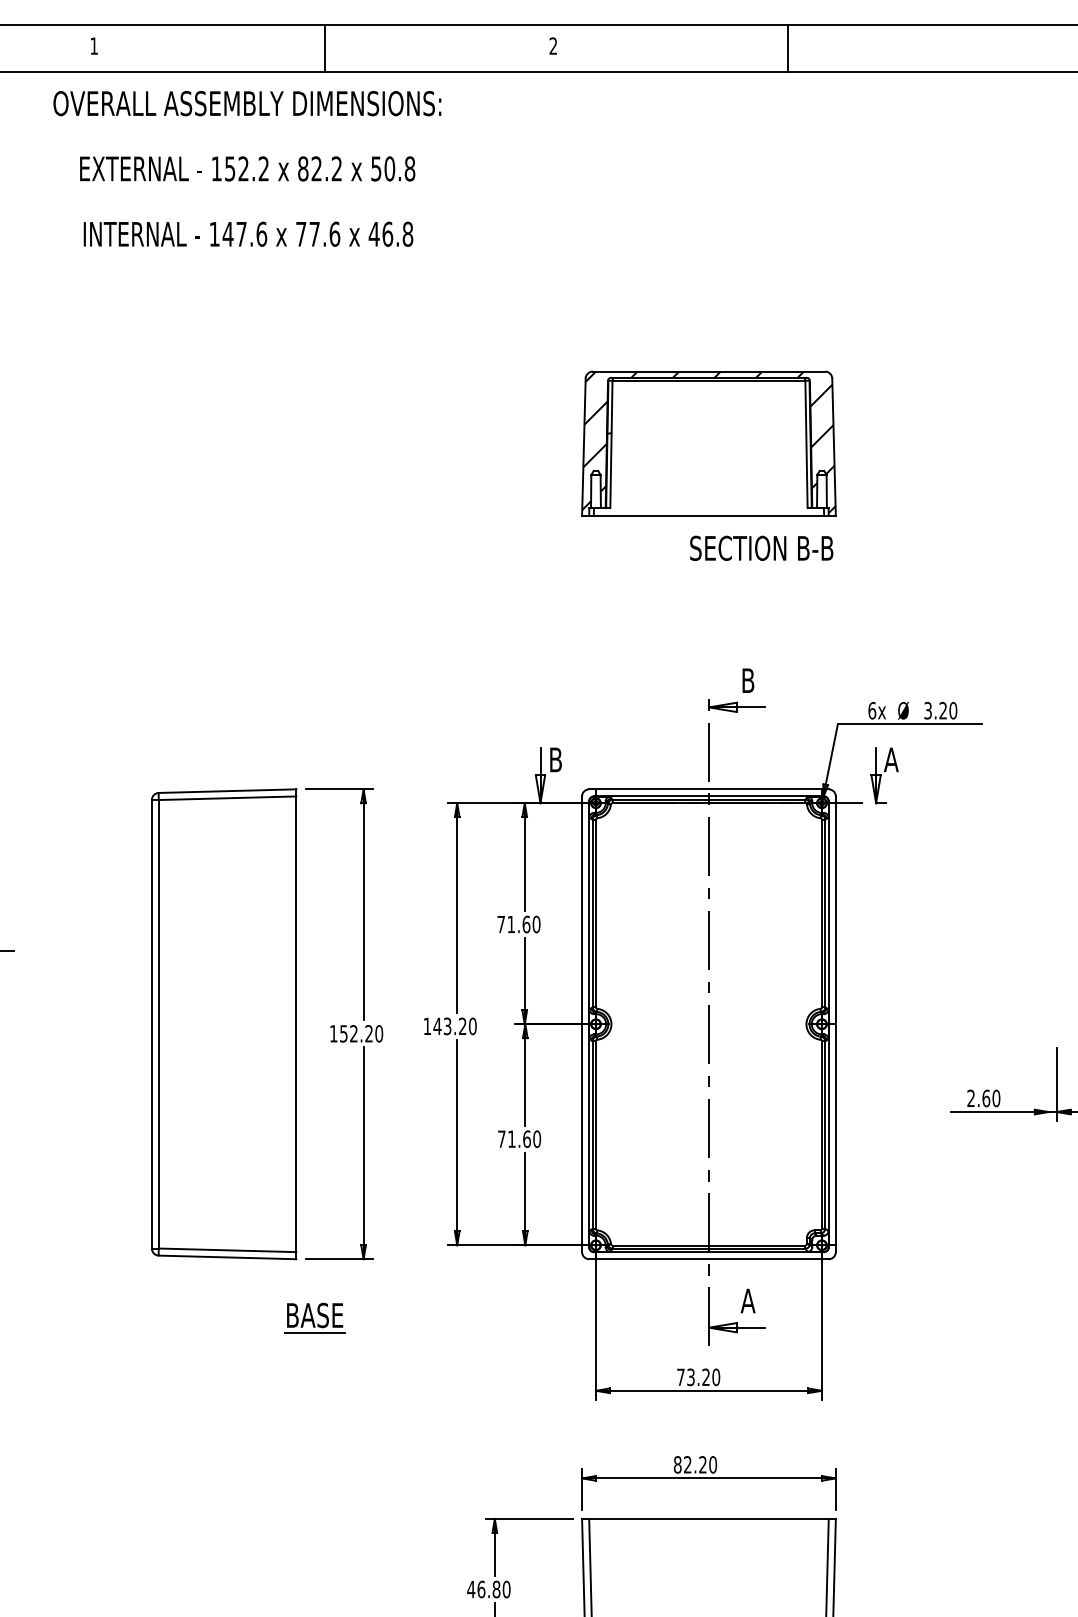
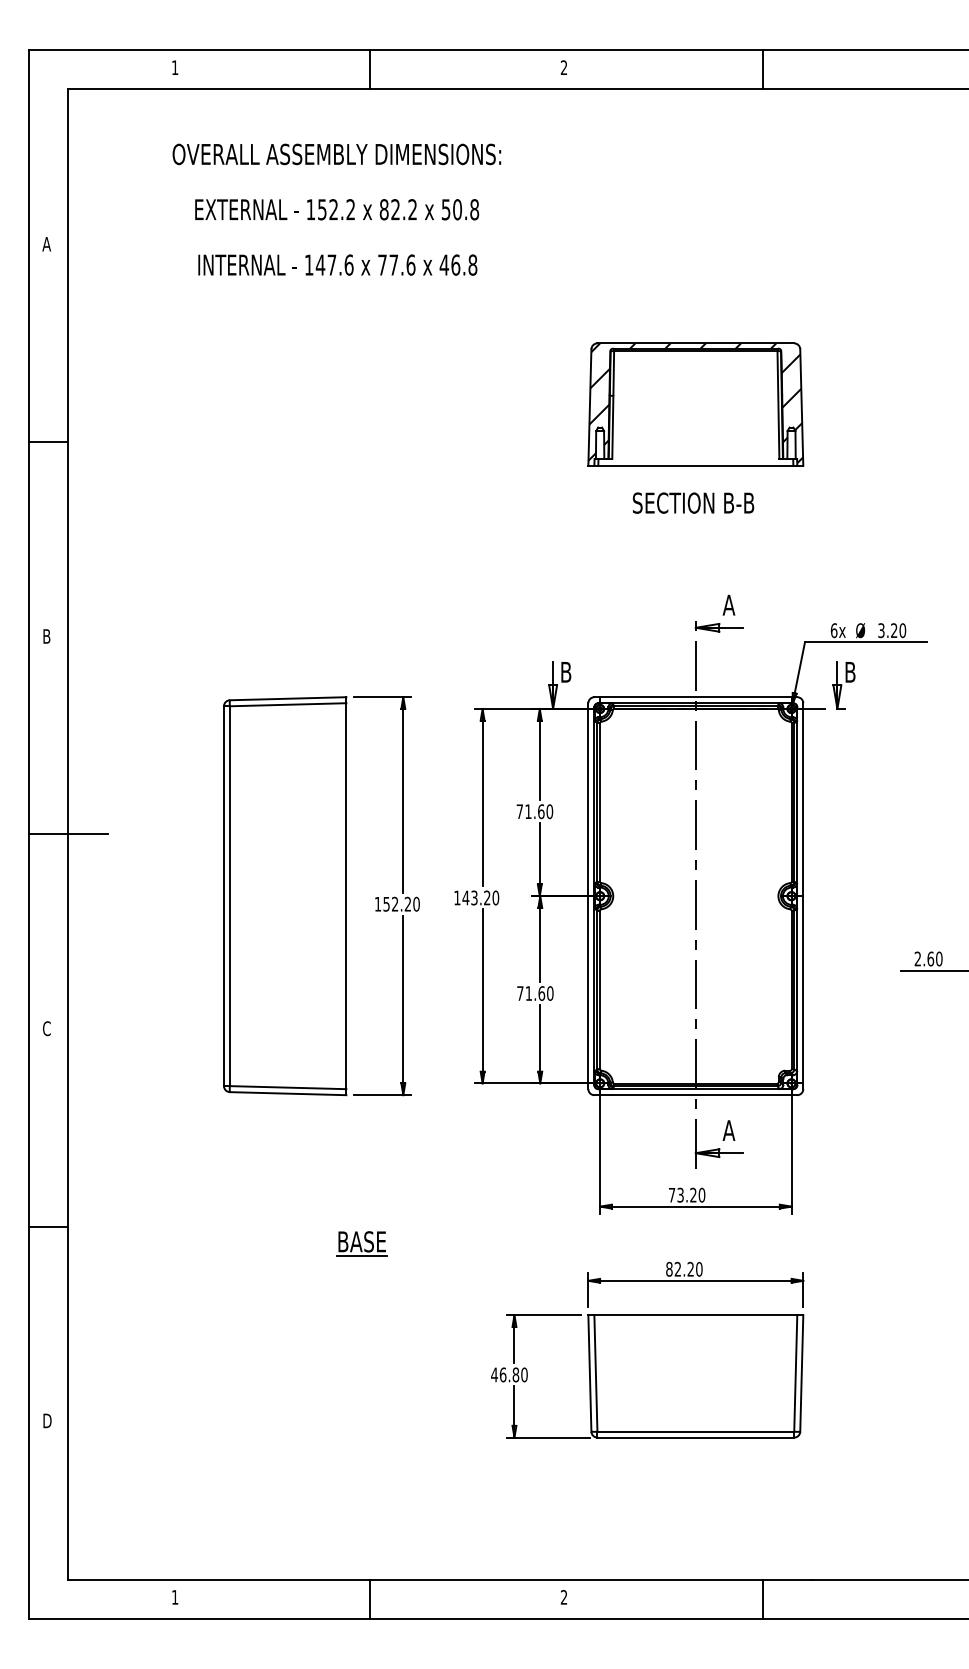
text: (246, 168) -> (336, 209), moved
text: (761, 547) -> (693, 502), moved
text: (747, 679) -> (728, 604), B -> A
text: (891, 760) -> (850, 672), A -> B
part: (314, 1317) -> (361, 1243), moved

